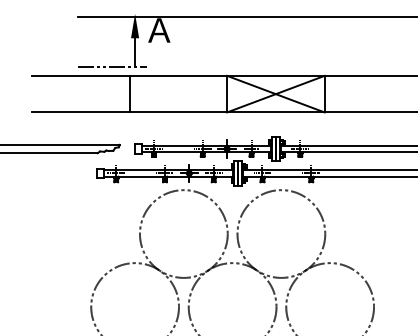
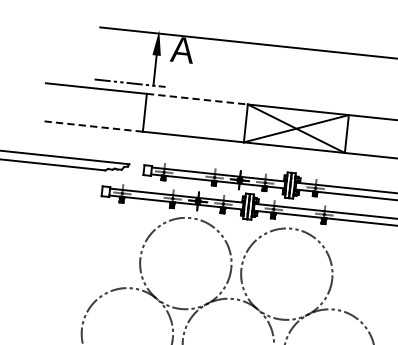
line: (178, 75) -> (197, 98), solid -> dashed
line: (80, 112) -> (92, 126), solid -> dashed

